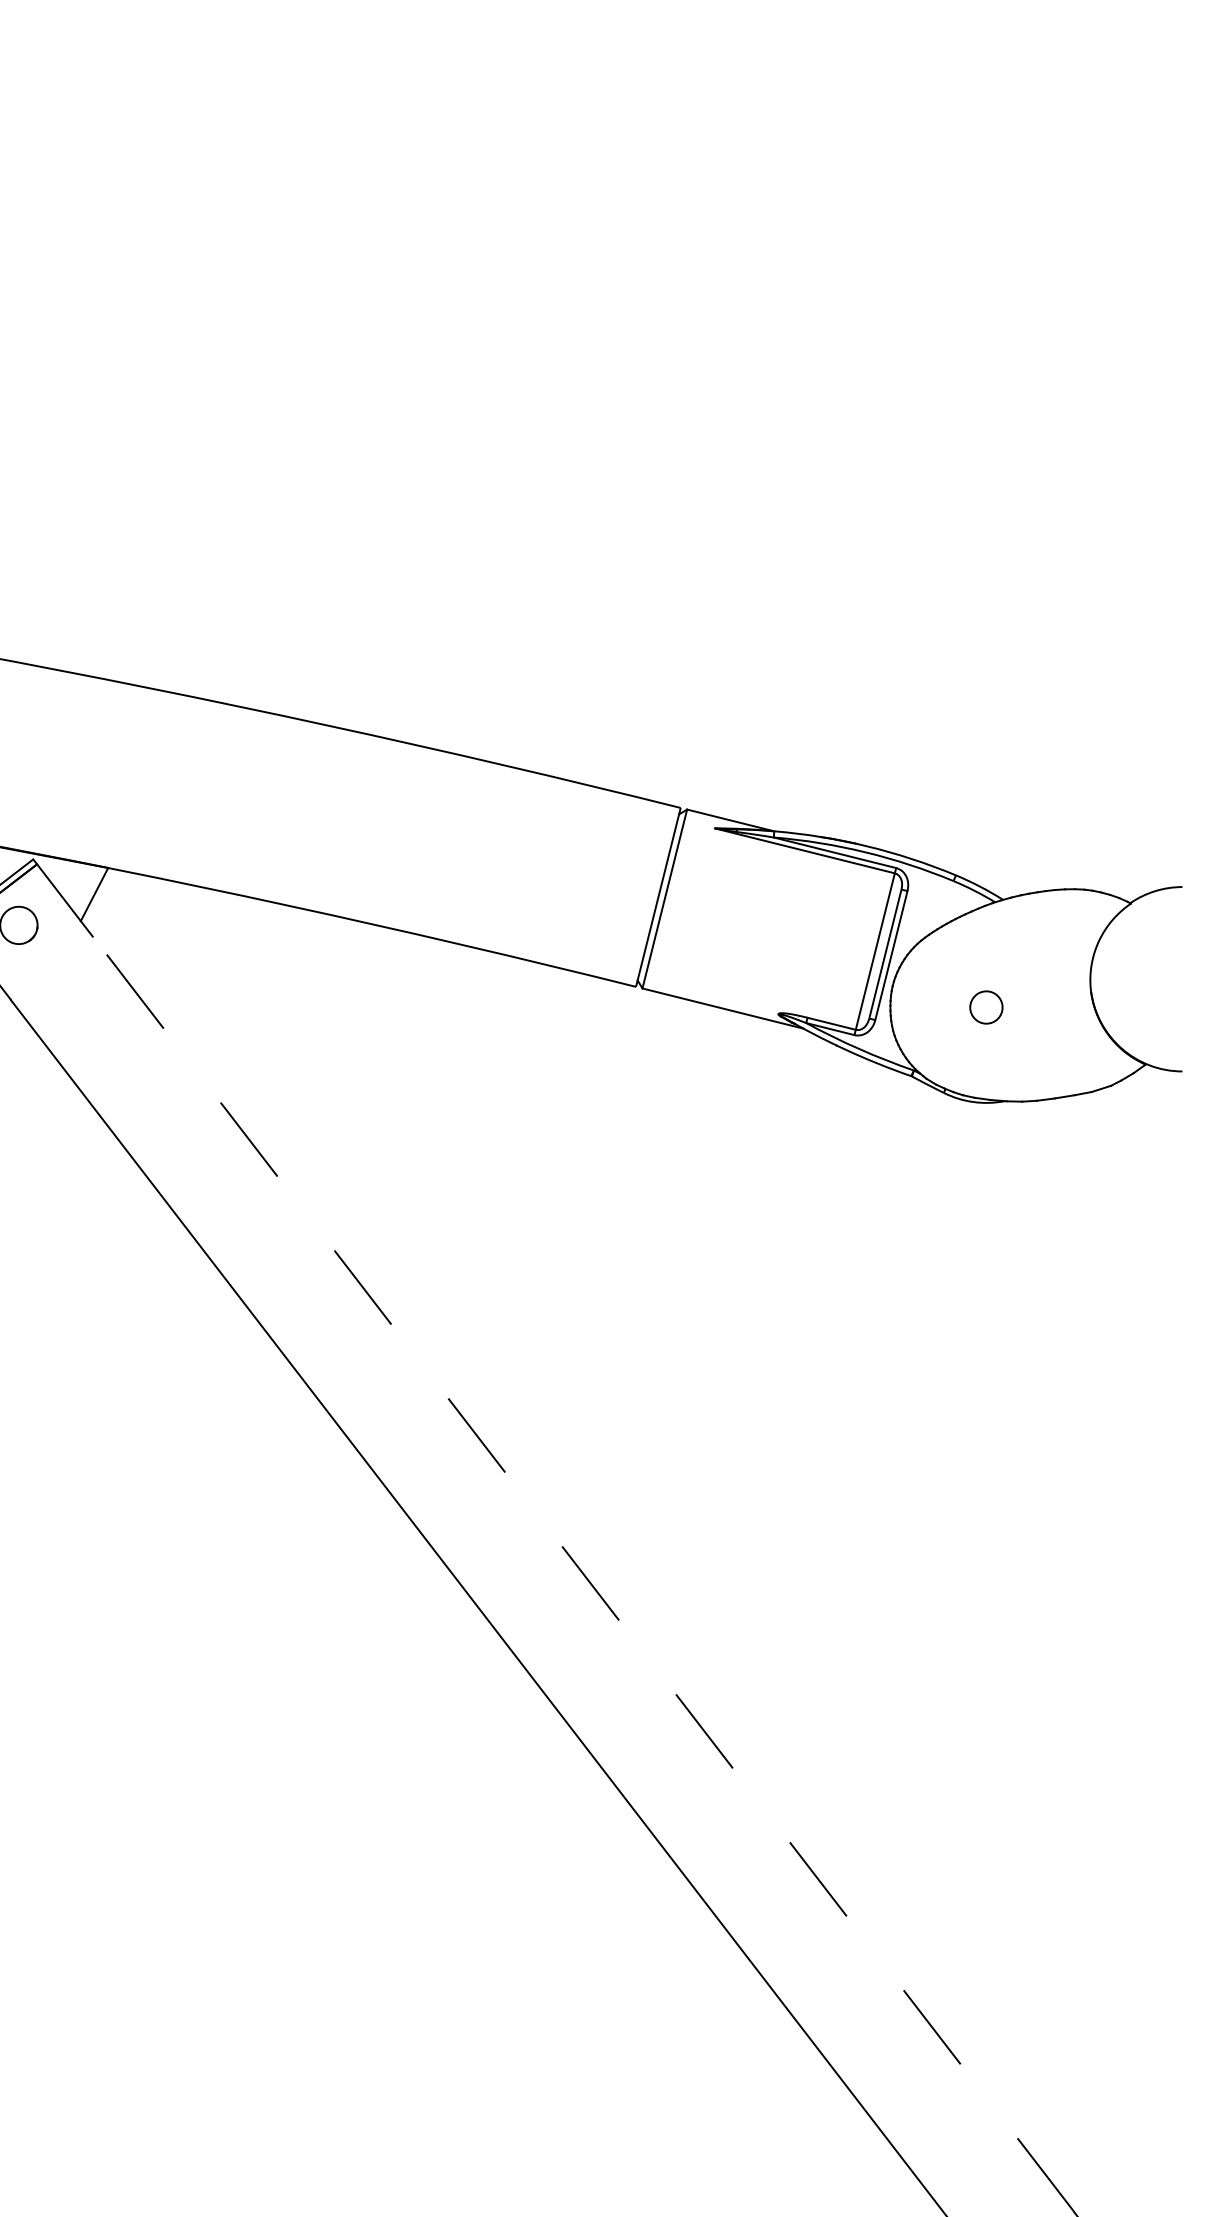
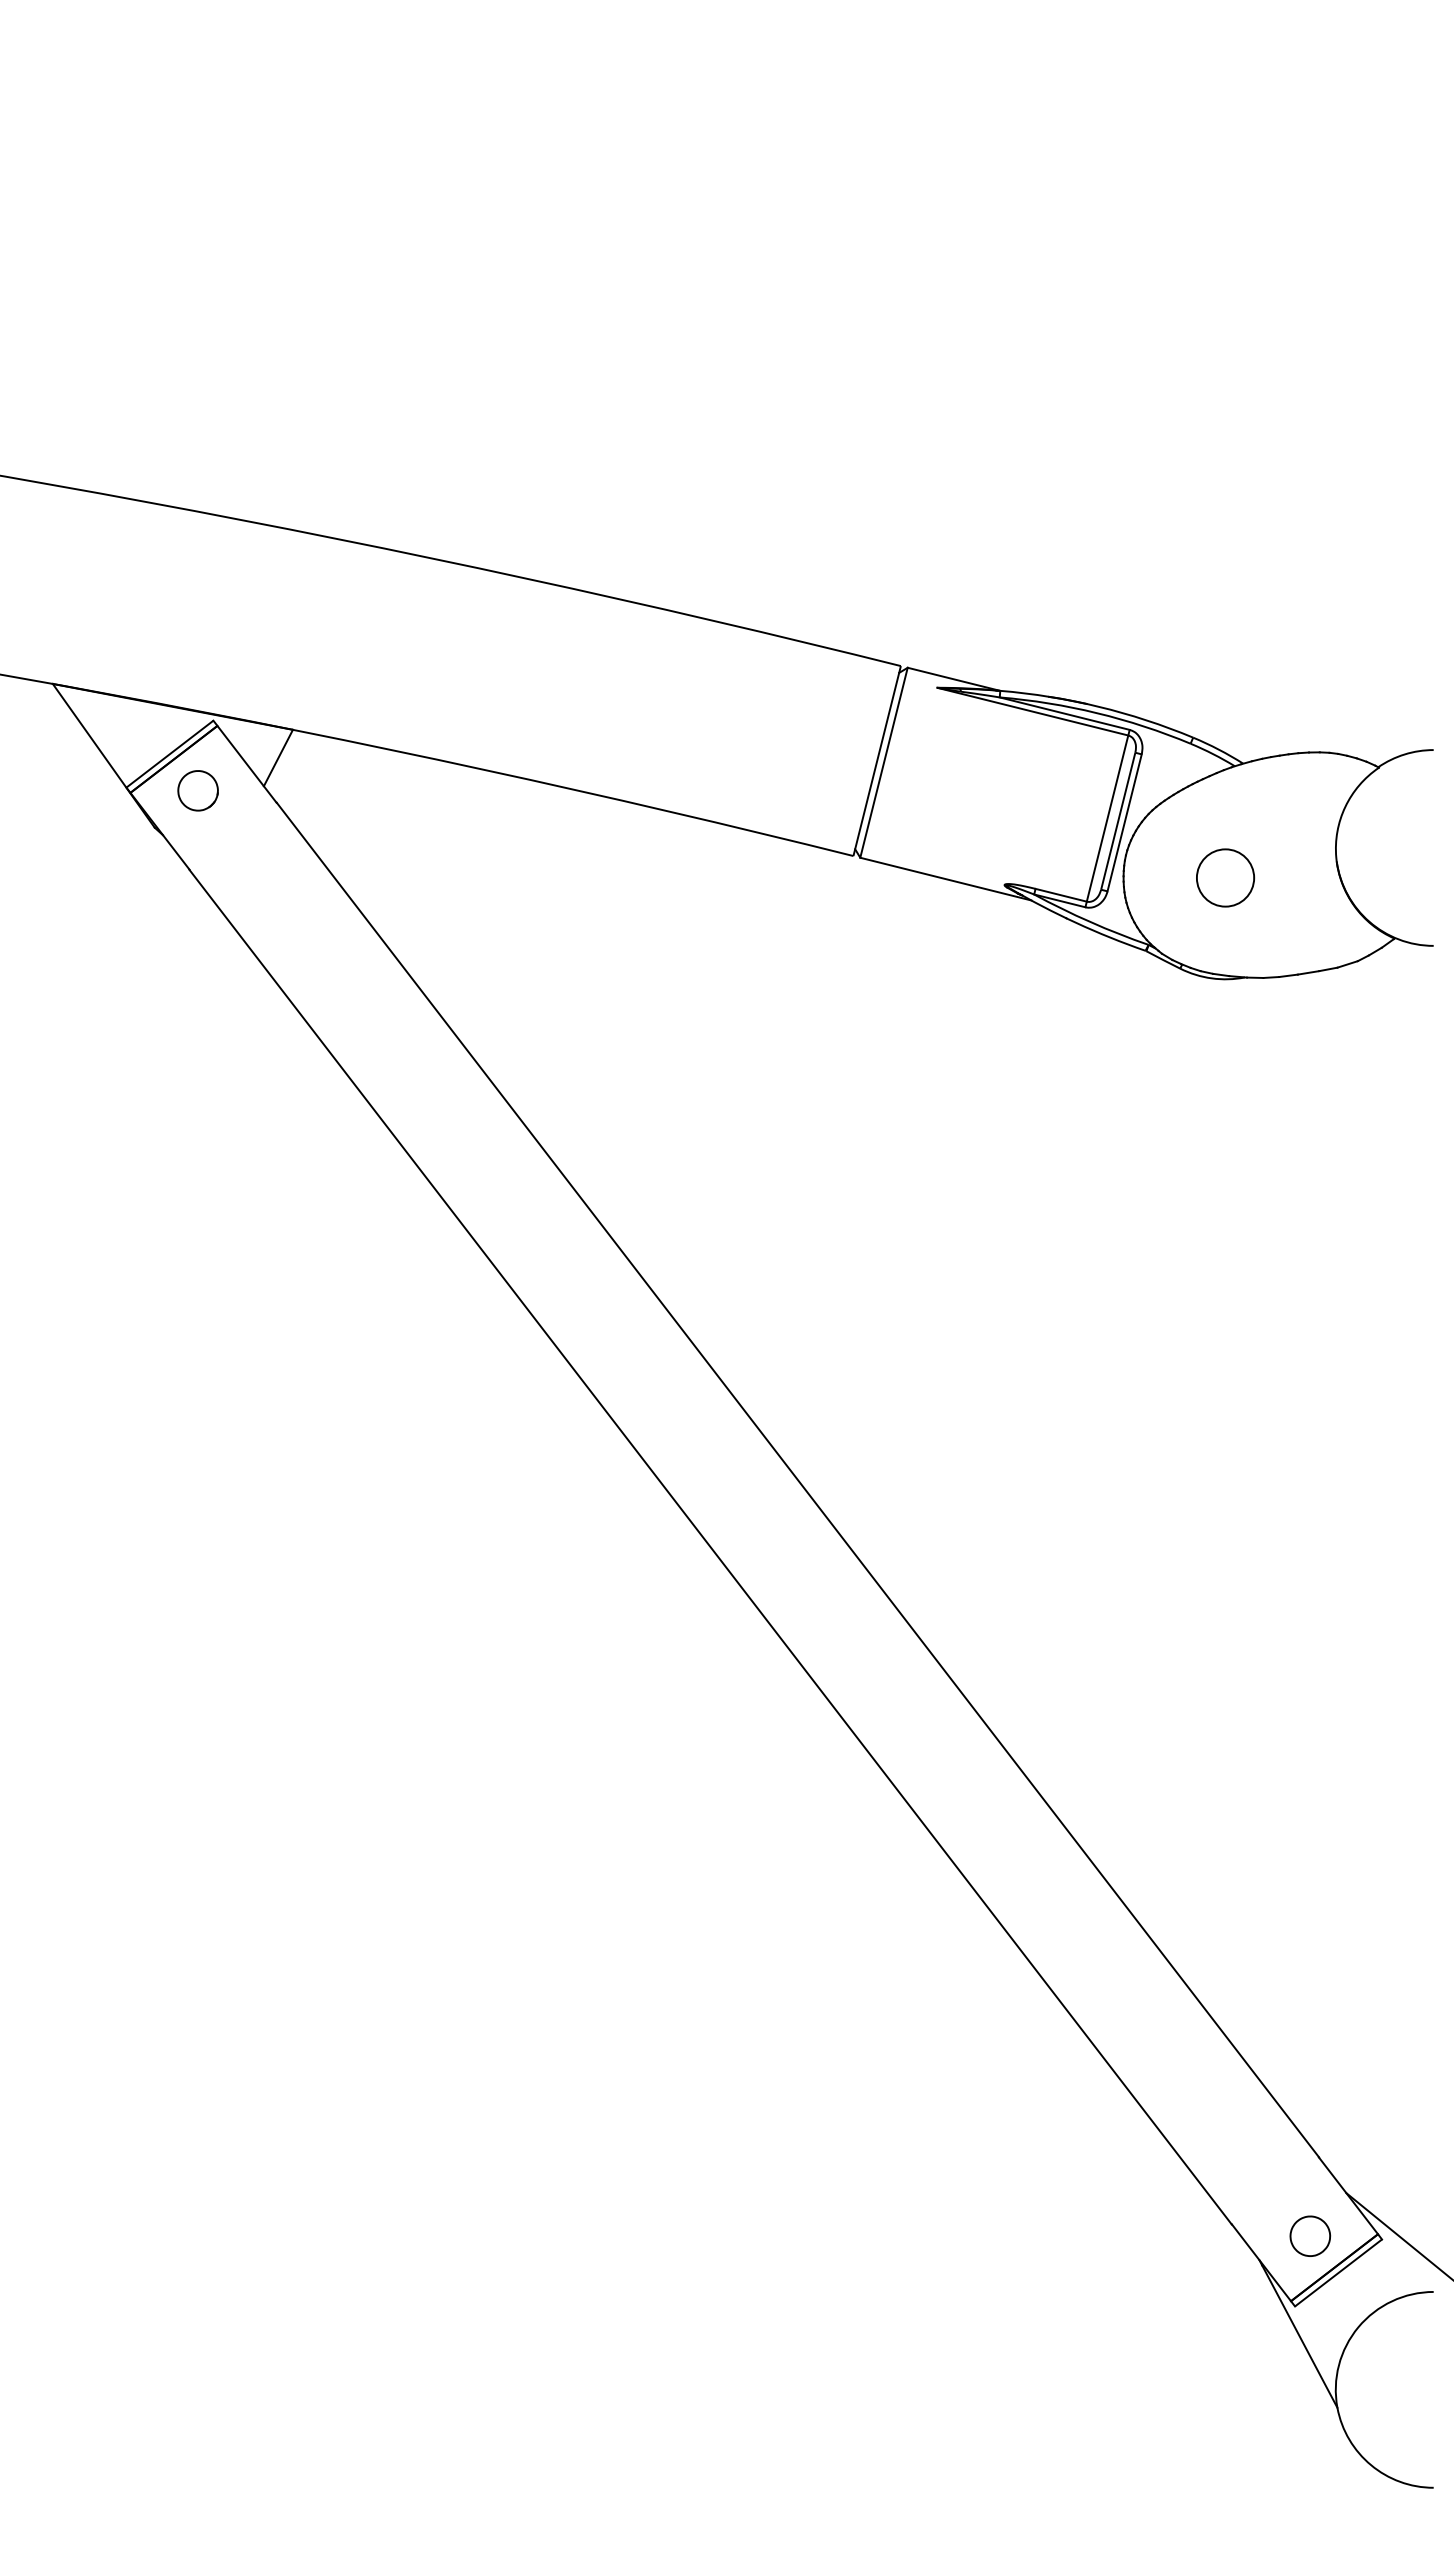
circle: (986, 1007) -> (1225, 877), size x1.67
line: (583, 1573) -> (797, 1479), dashed -> solid

